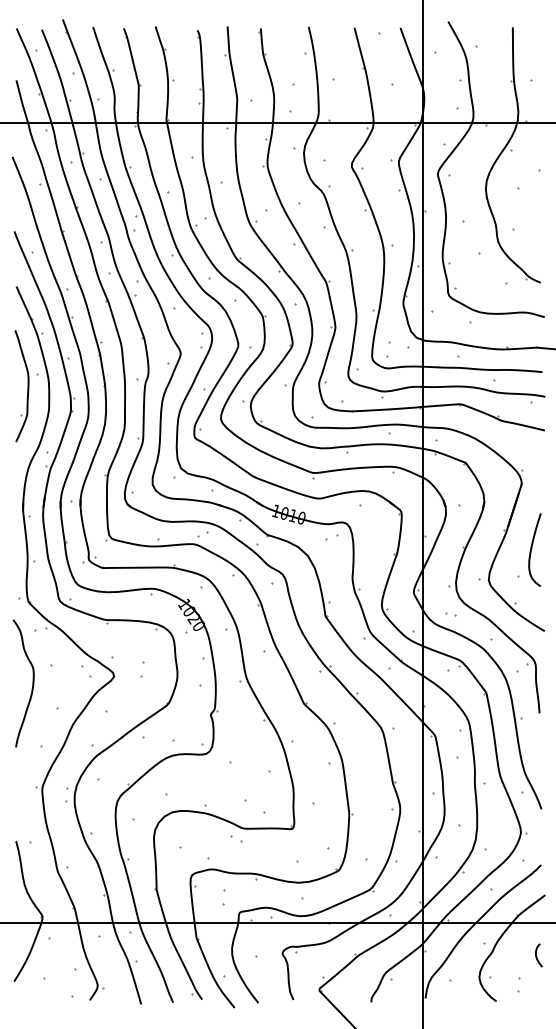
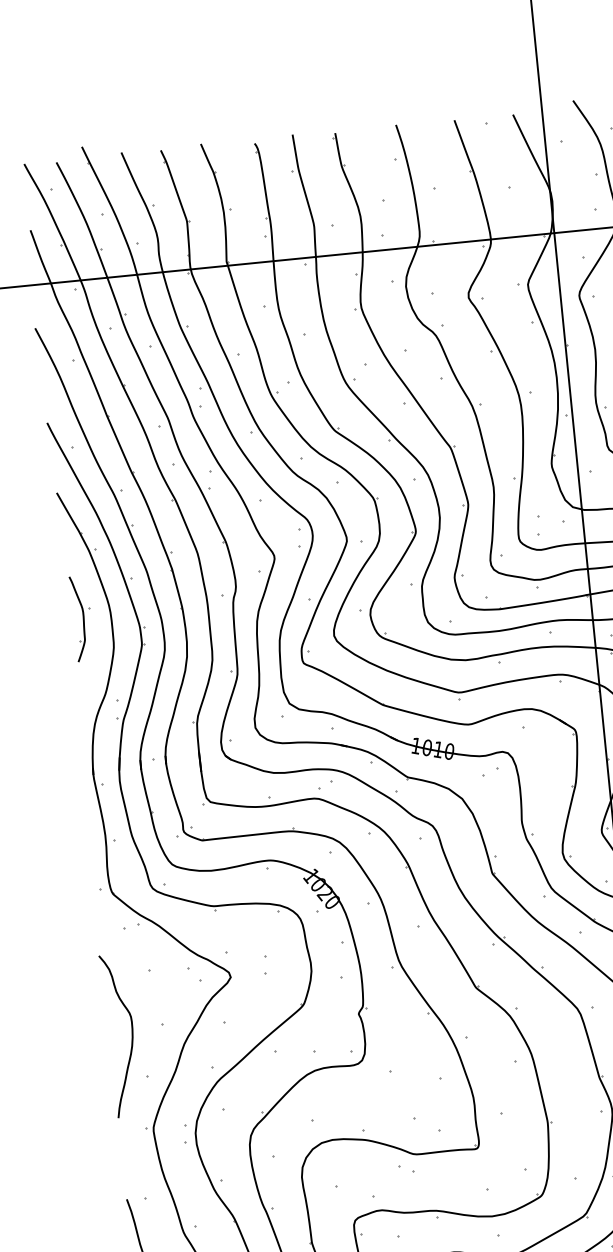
part: (26, 386) -> (82, 618), size x0.6
curve: (32, 683) -> (131, 1034), moved

